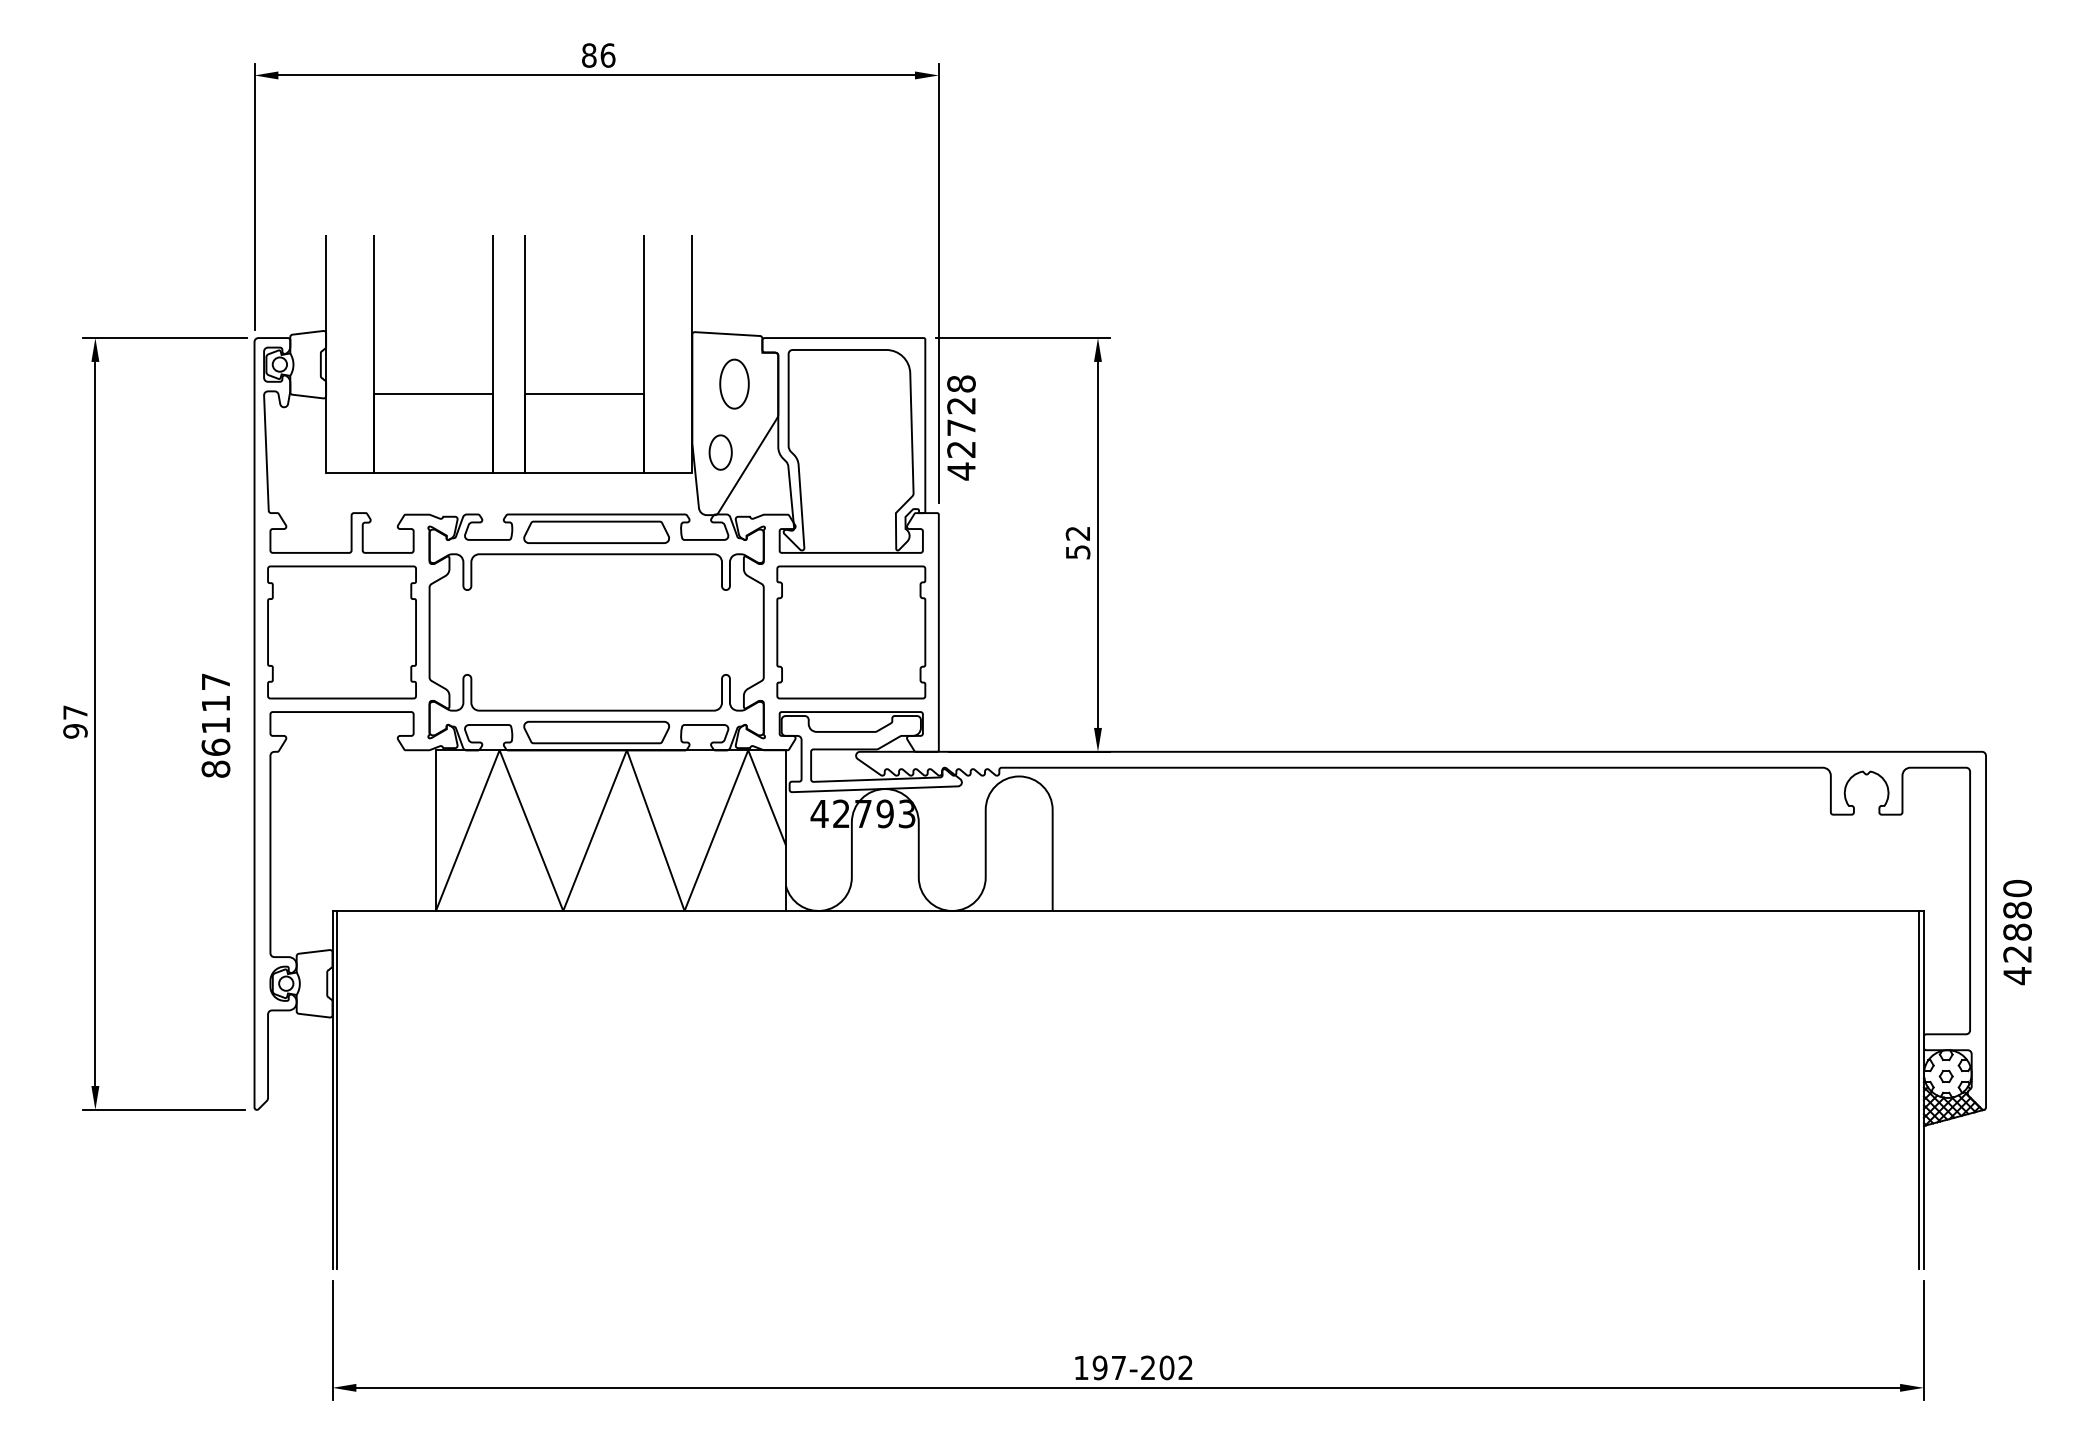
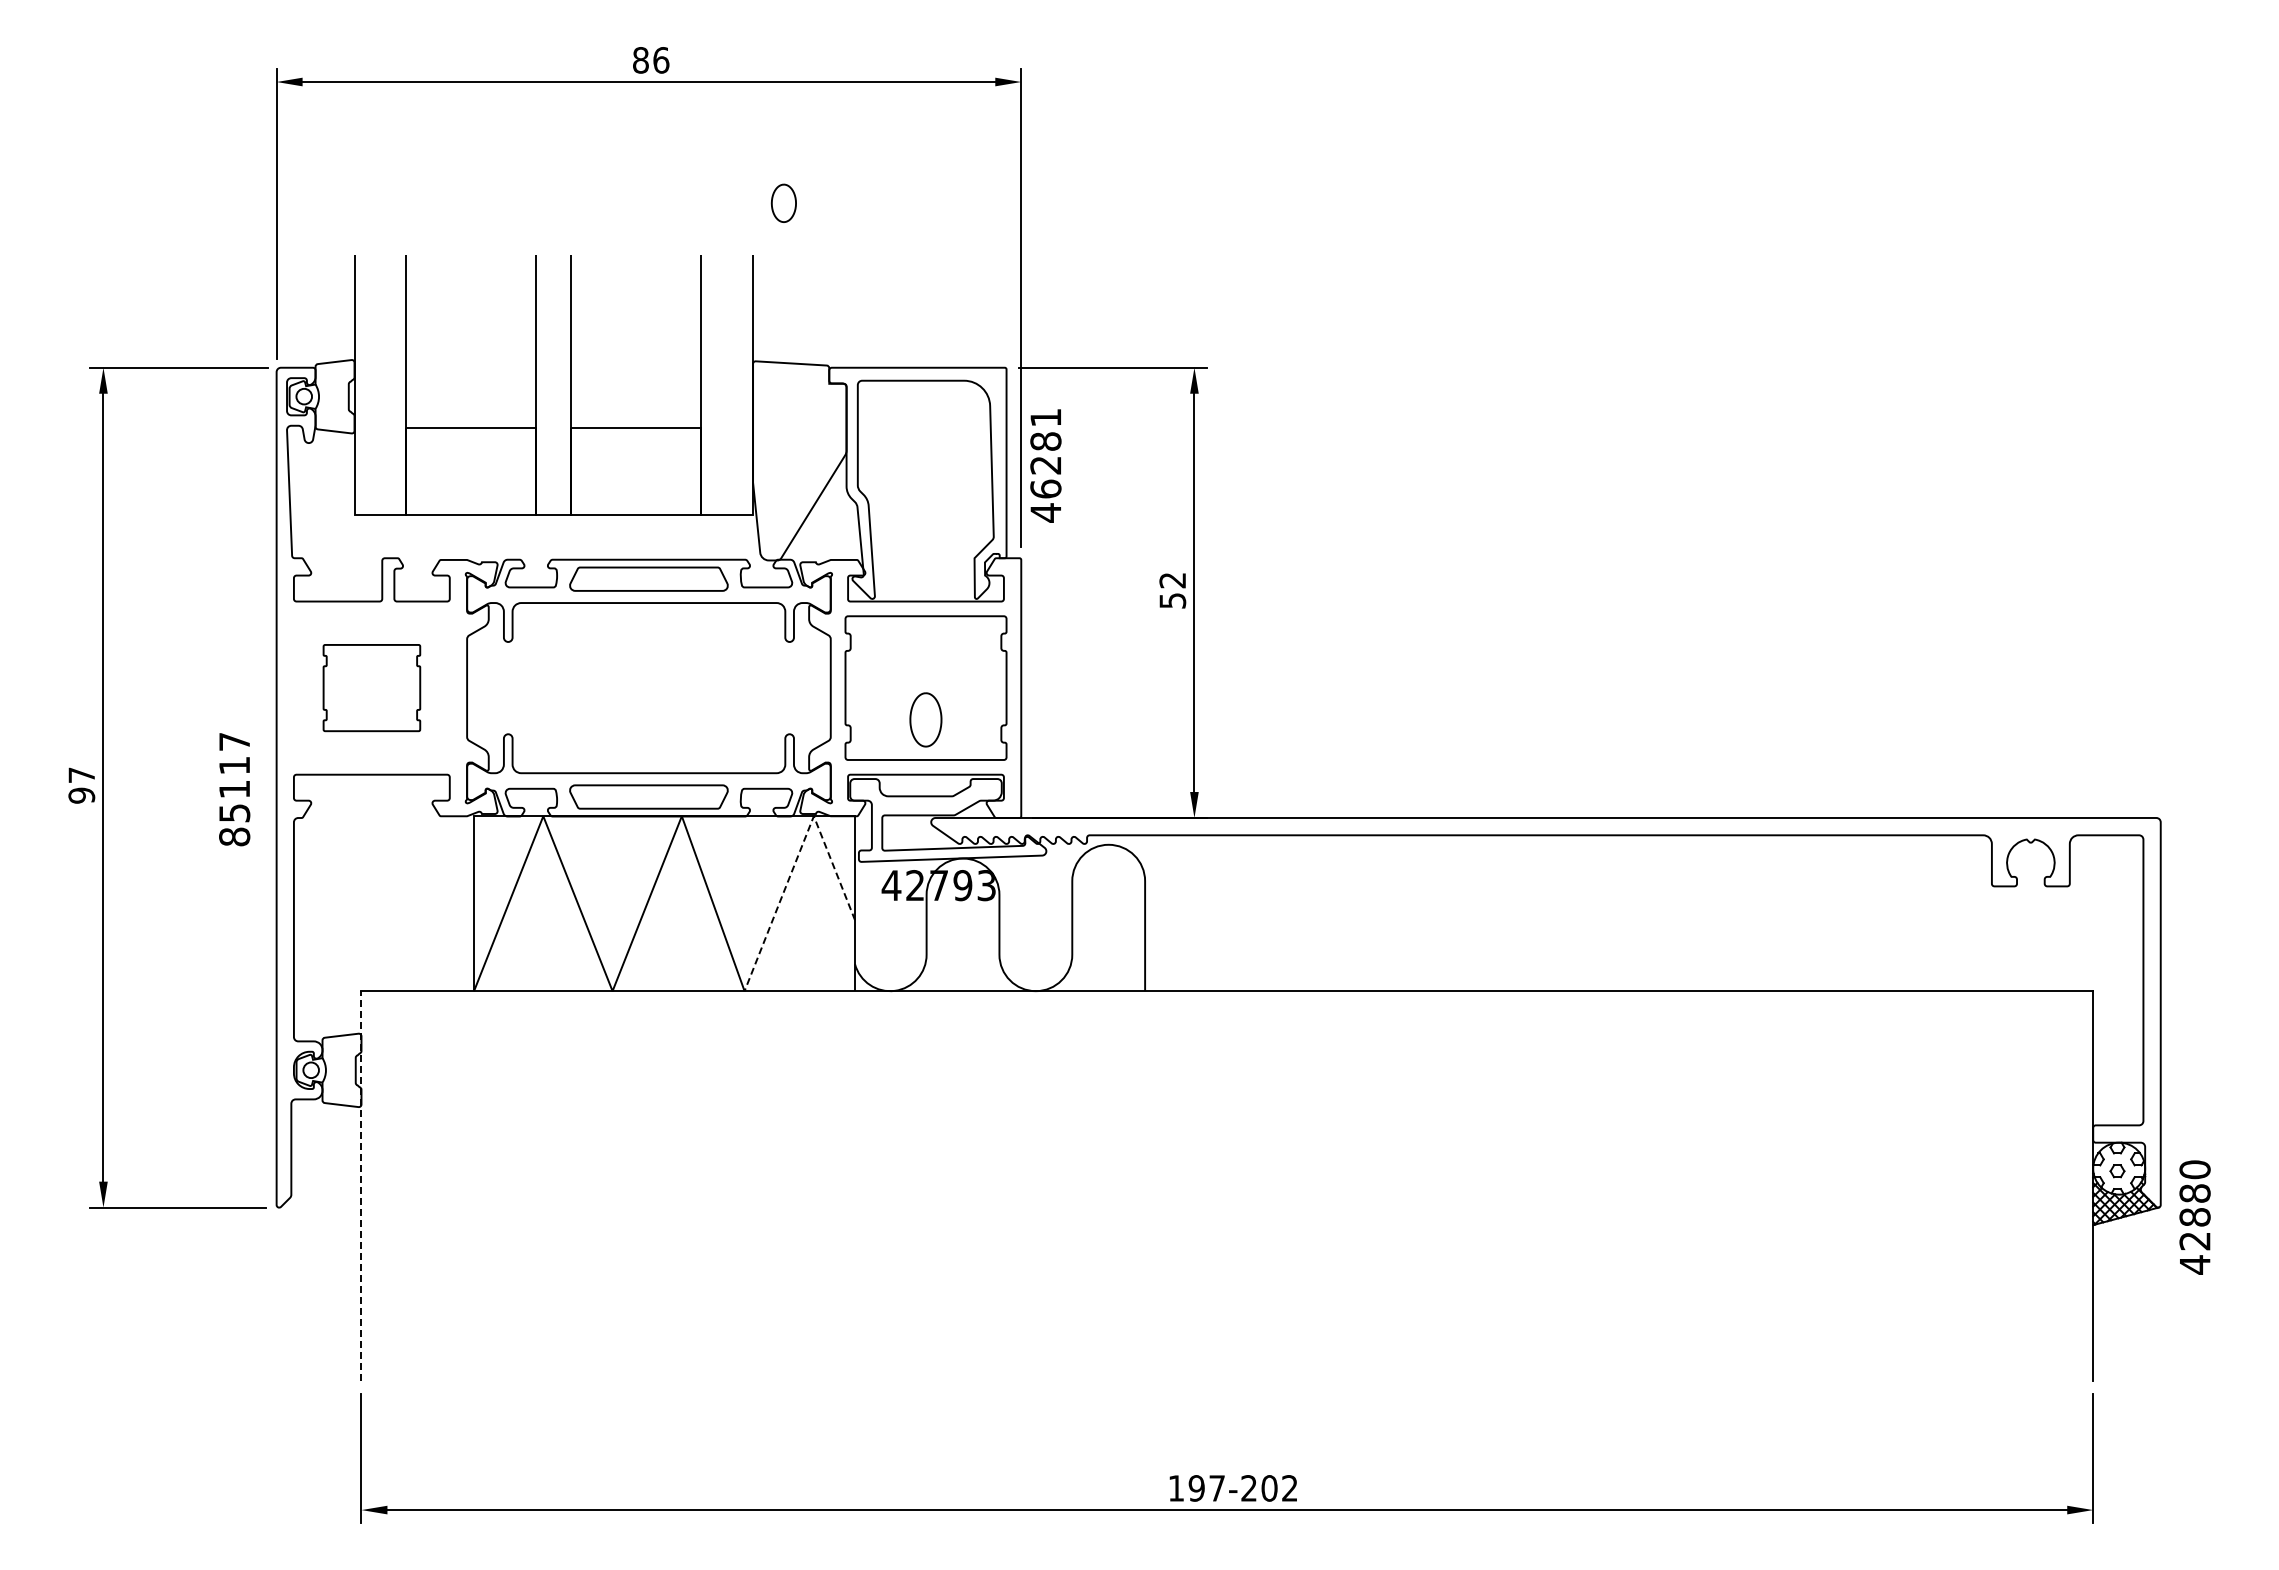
part: (734, 383) -> (925, 719), moved
text: (961, 416) -> (1045, 453), 42728 -> 46281
part: (720, 451) -> (783, 202), moved
part: (341, 631) -> (371, 687), size x0.6
text: (215, 746) -> (234, 812), 86117 -> 85117
line: (735, 782) -> (799, 851), solid -> dashed
text: (2017, 932) -> (2194, 1217), moved
line: (332, 1089) -> (361, 1185), solid -> dashed
line: (337, 1089) -> (366, 1185), removed
line: (1919, 1089) -> (2088, 1185), removed

